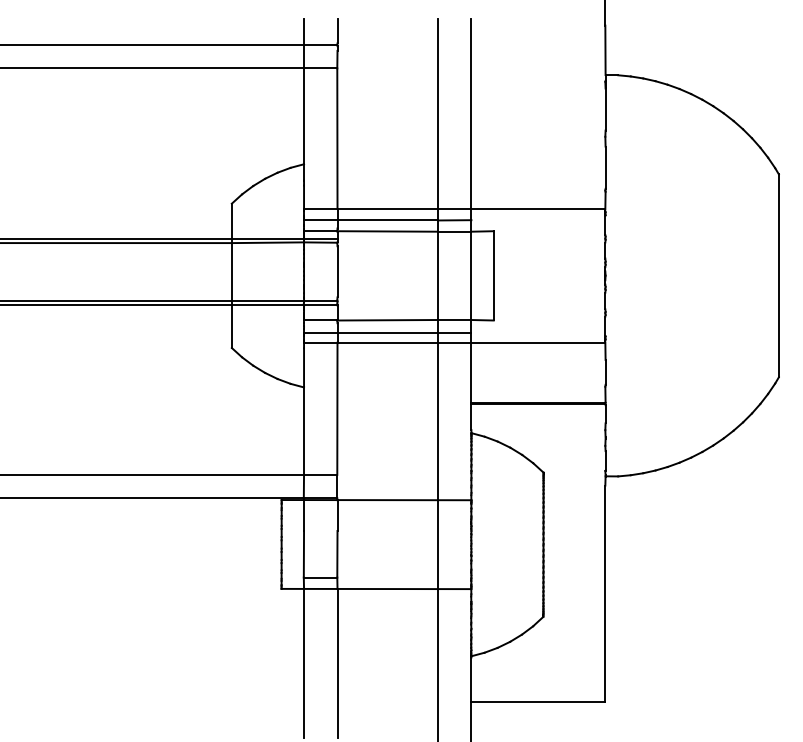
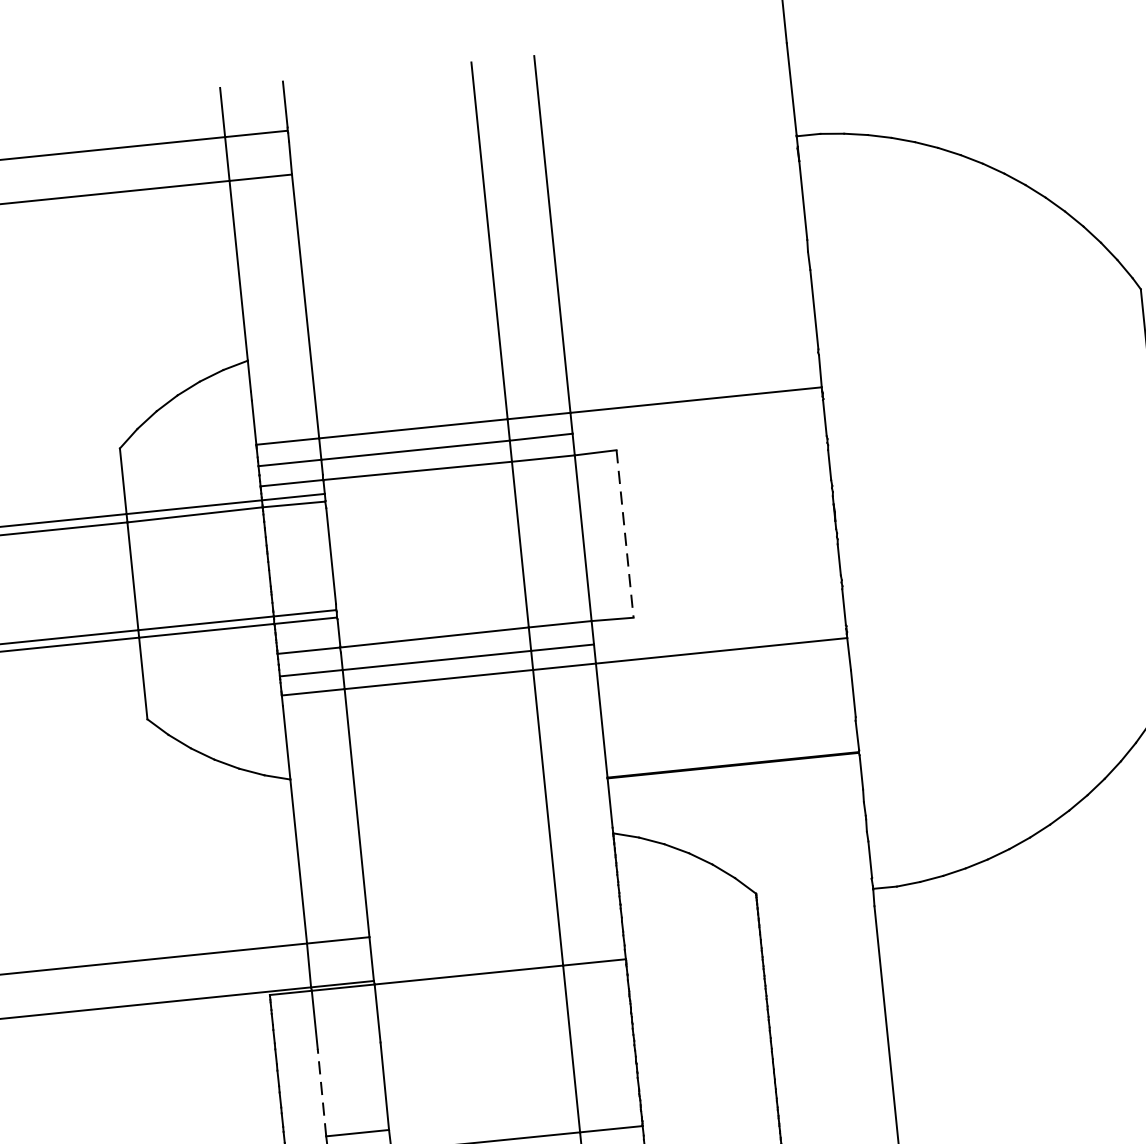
line: (493, 275) -> (624, 533), solid -> dashed
line: (303, 553) -> (321, 1091), solid -> dashed

